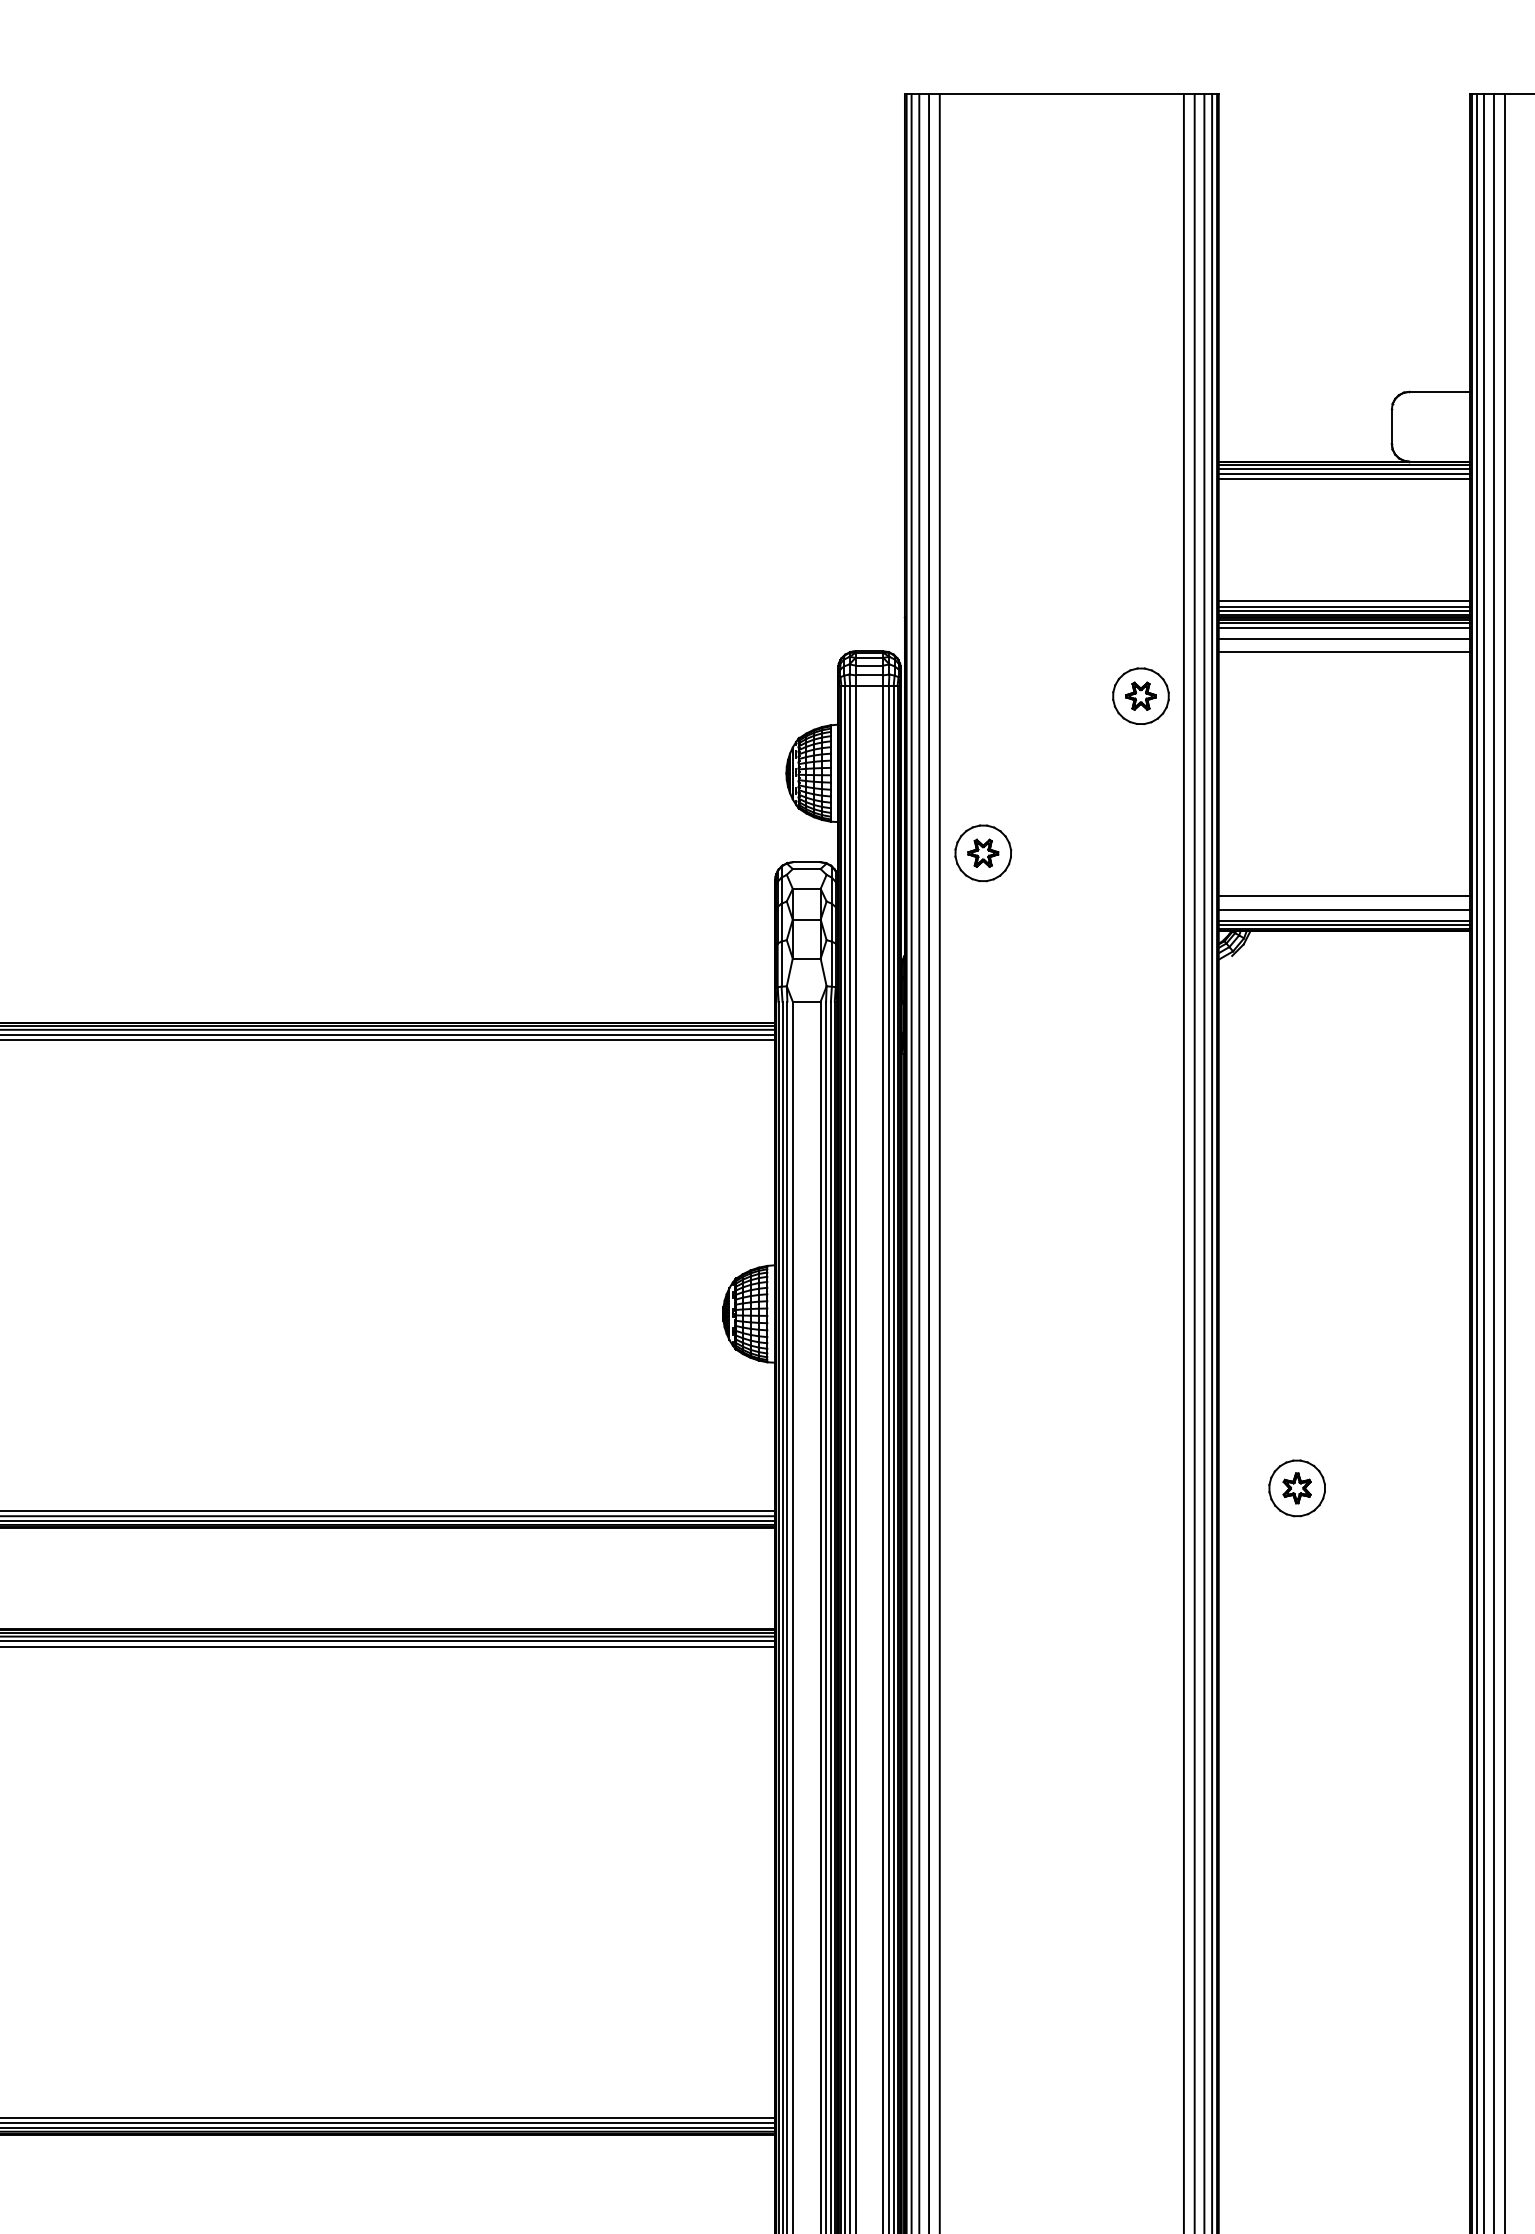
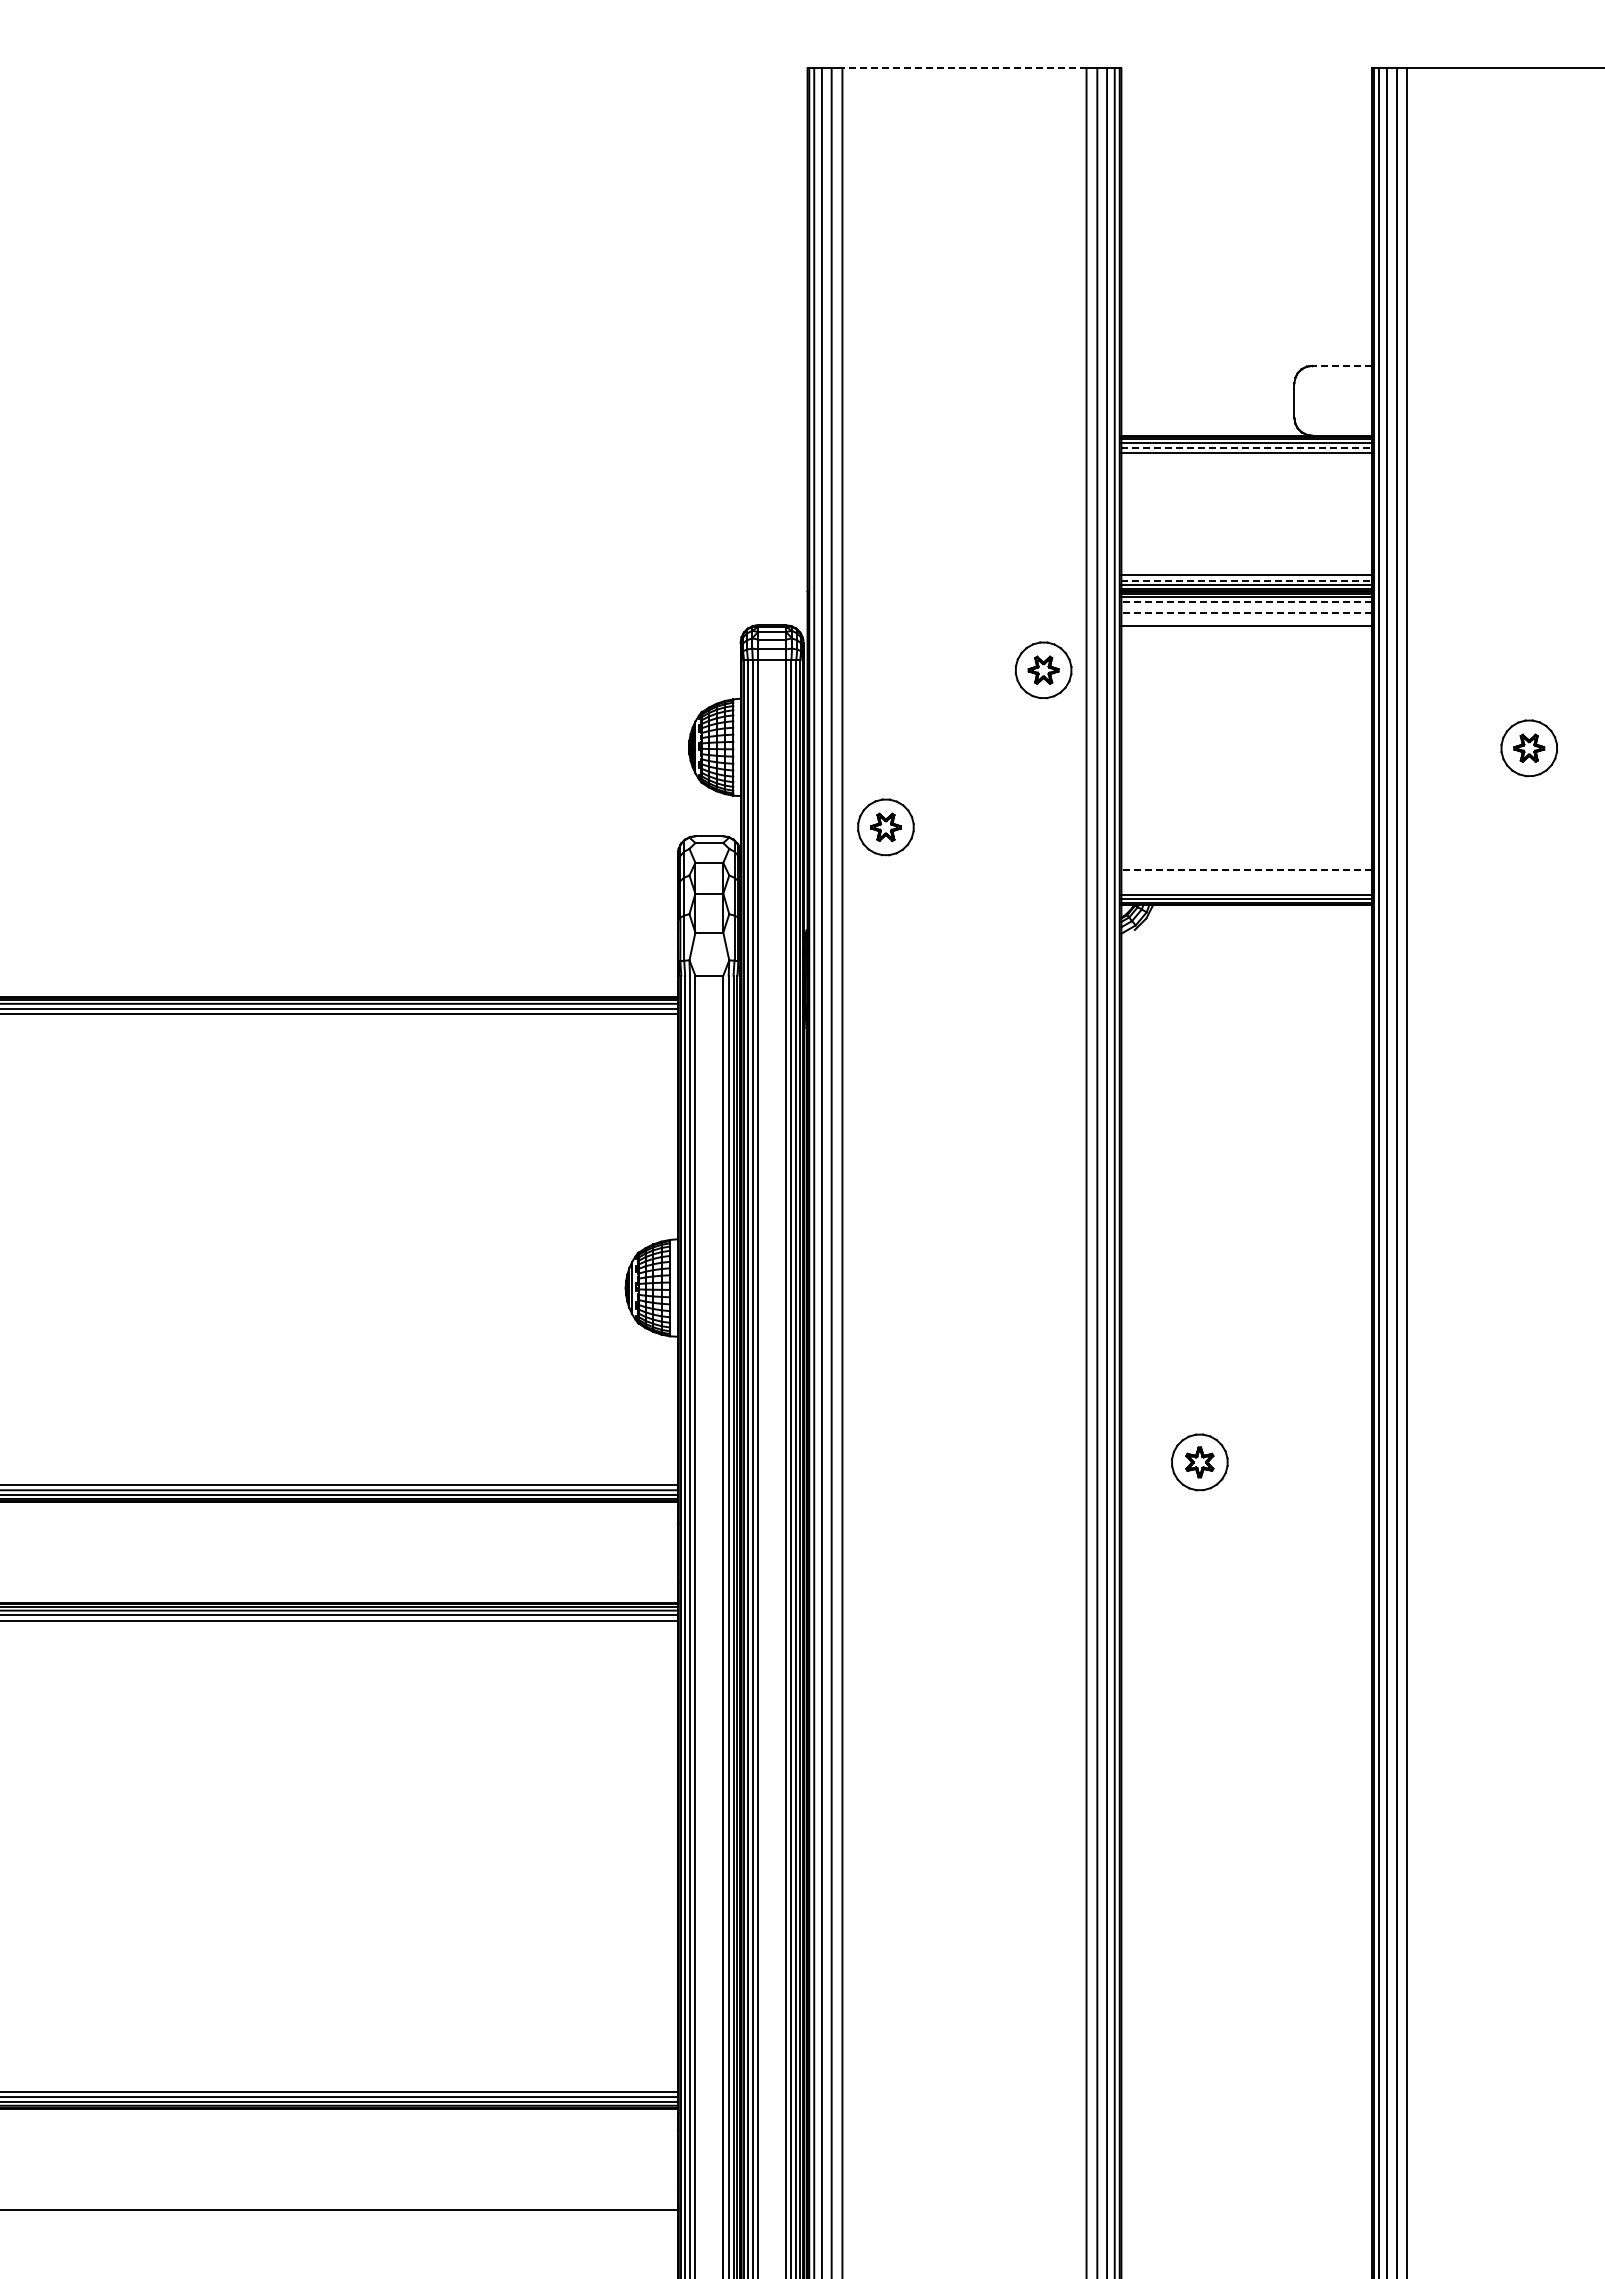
line: (1060, 94) -> (963, 68), solid -> dashed
line: (1438, 391) -> (1341, 365), solid -> dashed
line: (1343, 473) -> (1246, 447), solid -> dashed
line: (1343, 606) -> (1246, 580), solid -> dashed
line: (1343, 627) -> (1246, 601), solid -> dashed
line: (1343, 638) -> (1246, 612), solid -> dashed
line: (1343, 896) -> (1246, 870), solid -> dashed
line: (1343, 909) -> (1246, 883), removed

